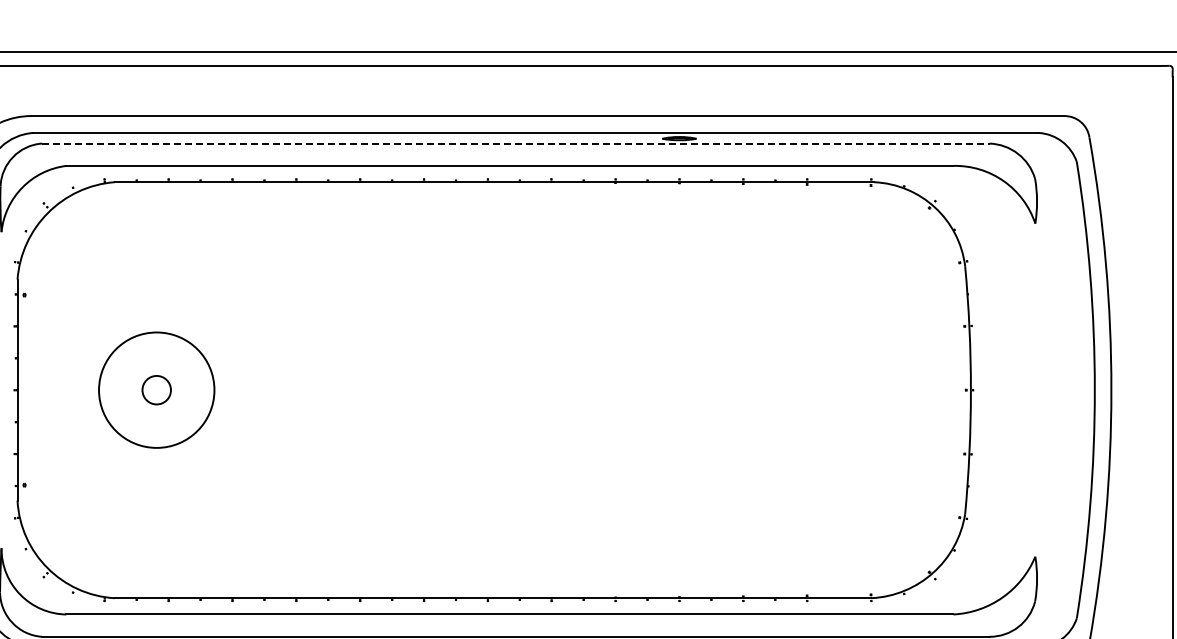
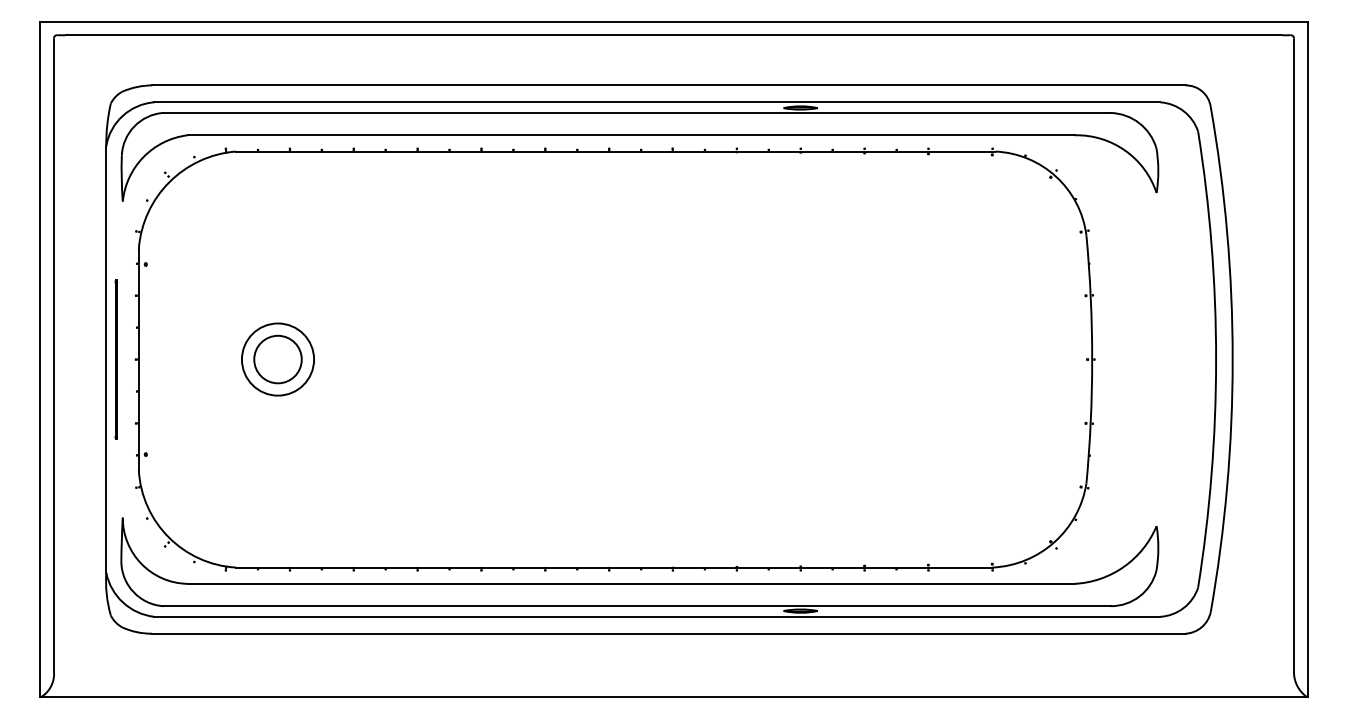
line: (516, 143) -> (637, 112), dashed -> solid
circle: (156, 390) -> (277, 359), size x0.62
circle: (156, 390) -> (277, 359), size x1.67

